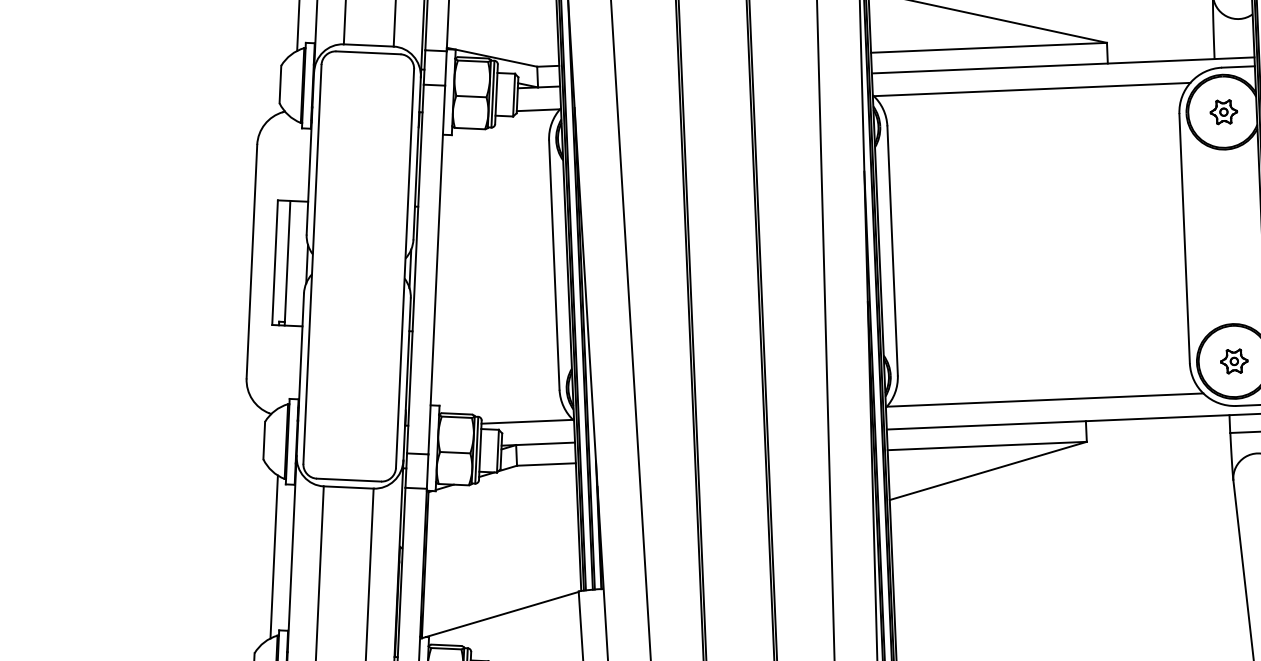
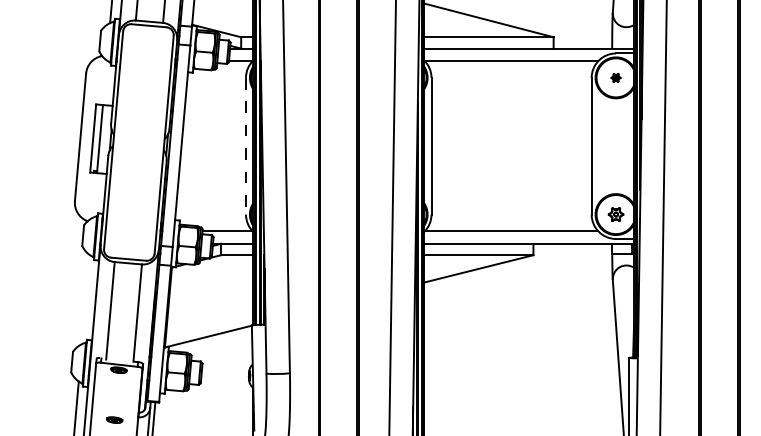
part: (1222, 111) -> (615, 77), size x0.6
line: (553, 265) -> (245, 146), solid -> dashed
line: (273, 556) -> (85, 299), removed

